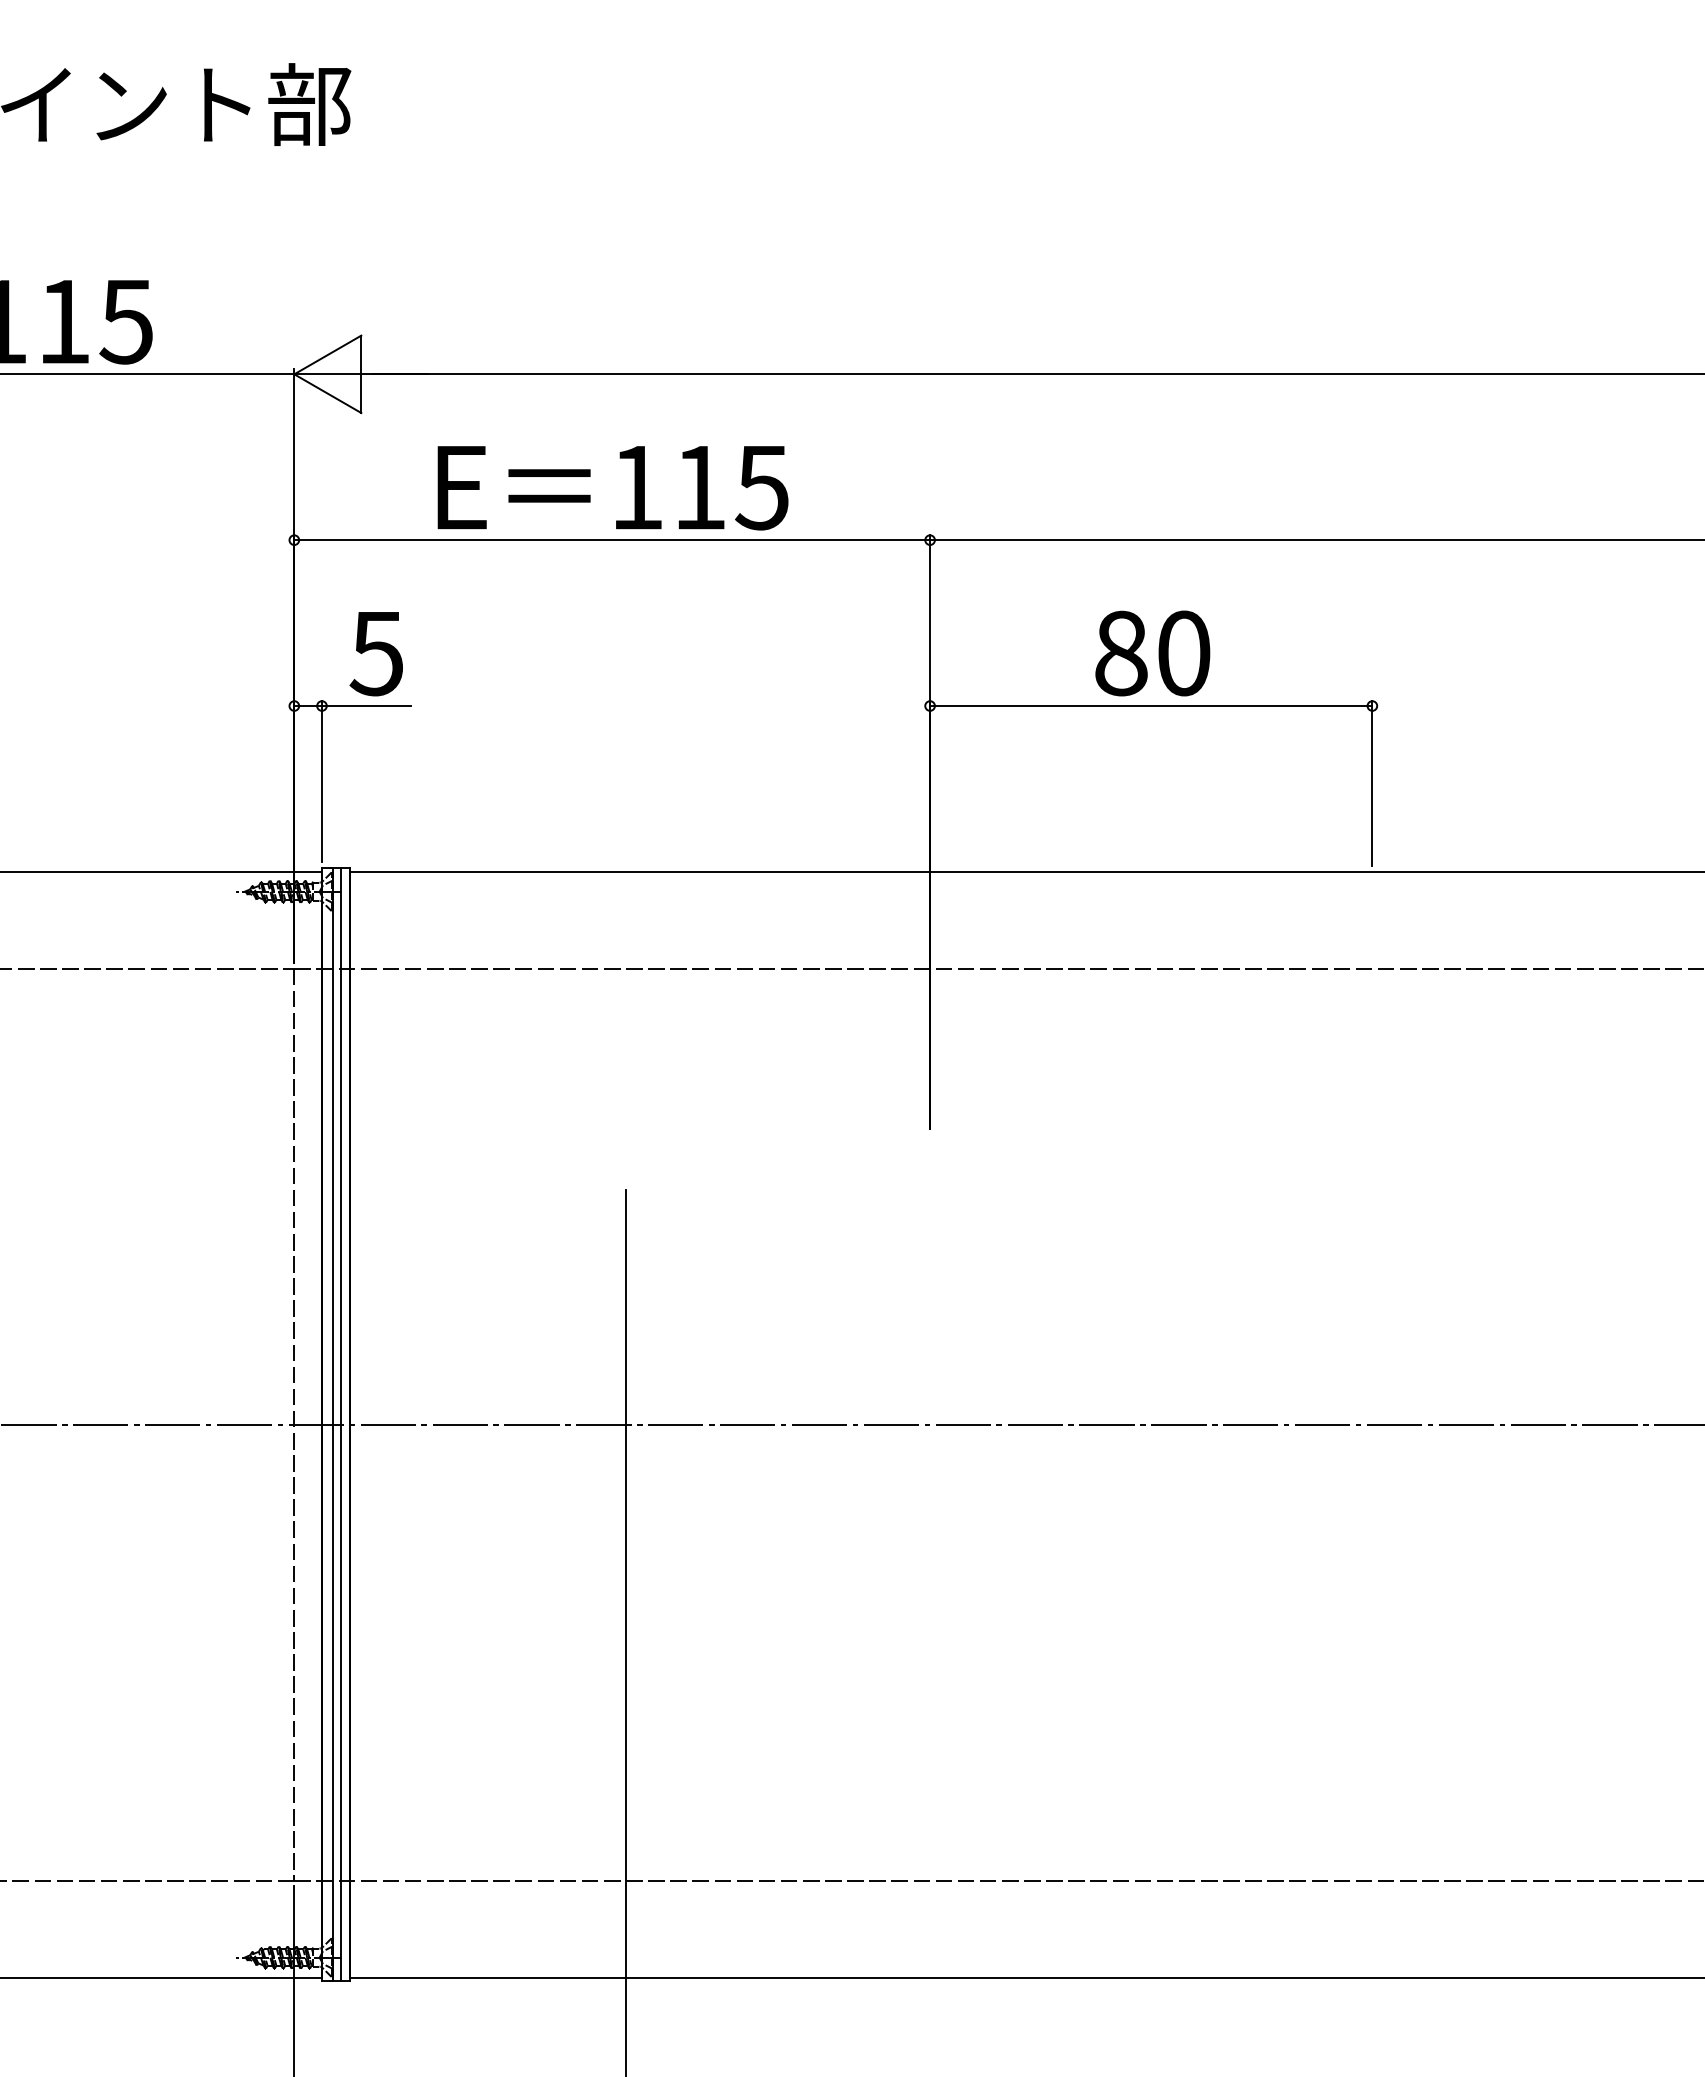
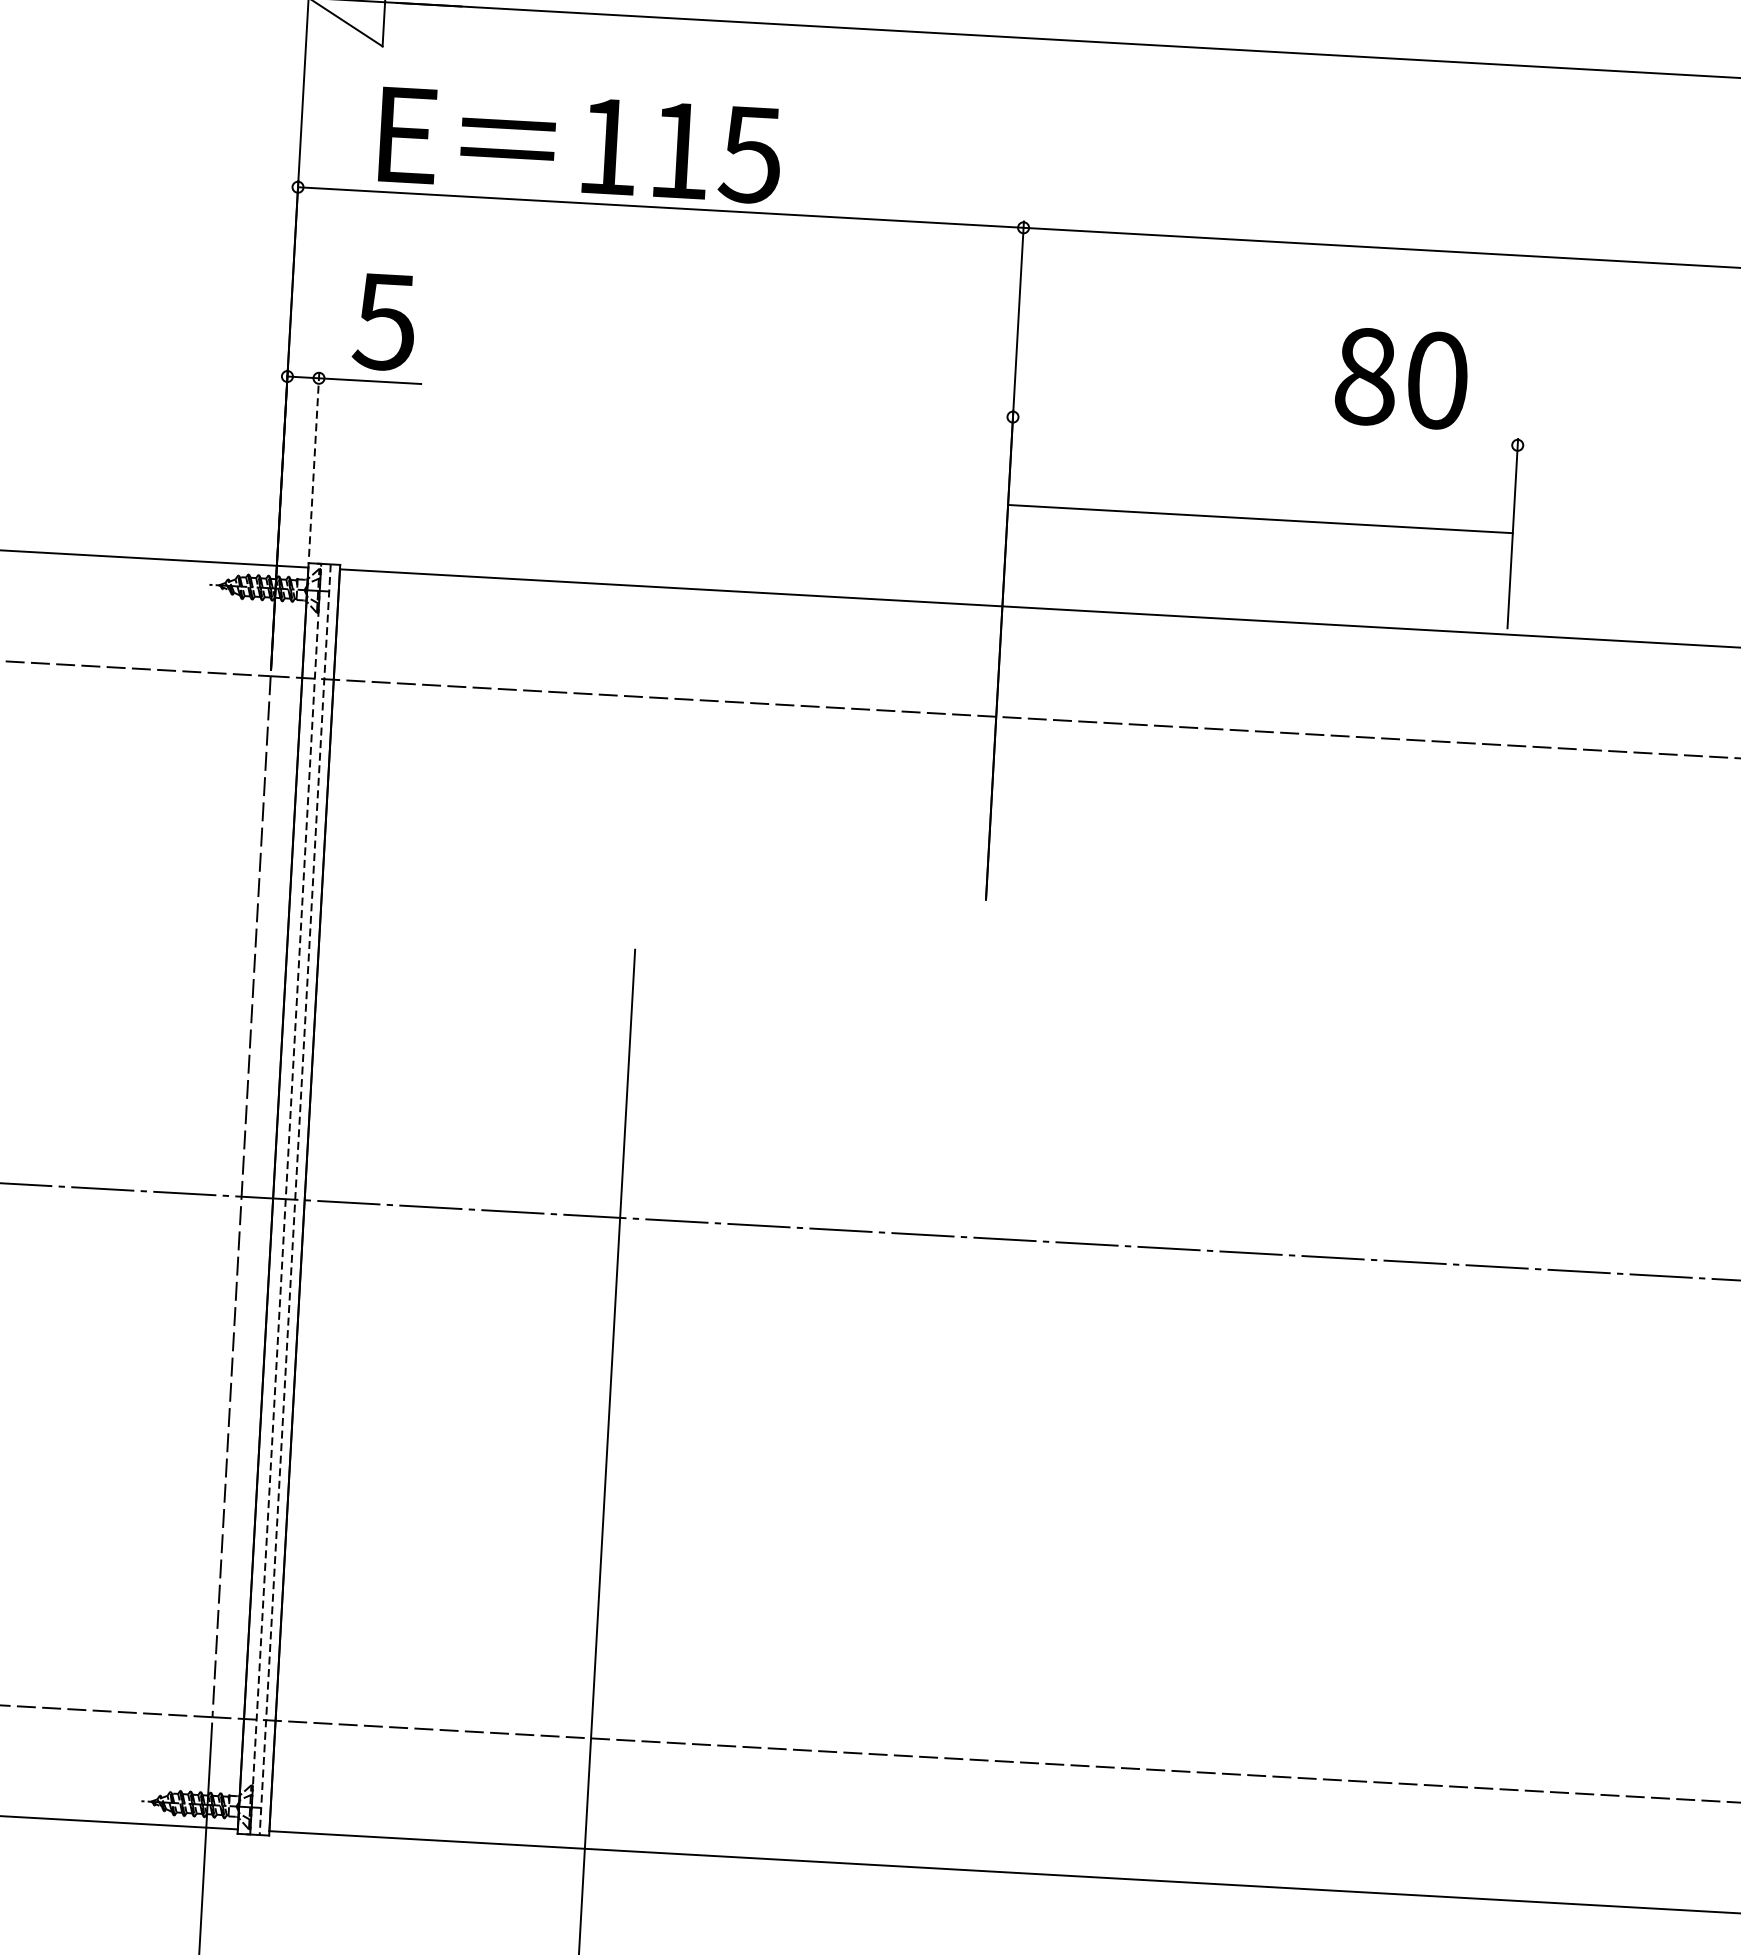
text: (612, 488) -> (579, 146), moved
text: (1152, 653) -> (1401, 378), moved
line: (1151, 706) -> (1260, 519), moved
line: (321, 781) -> (313, 464), solid -> dashed
line: (333, 1424) -> (286, 1198), solid -> dashed
line: (341, 1424) -> (295, 1199), solid -> dashed

